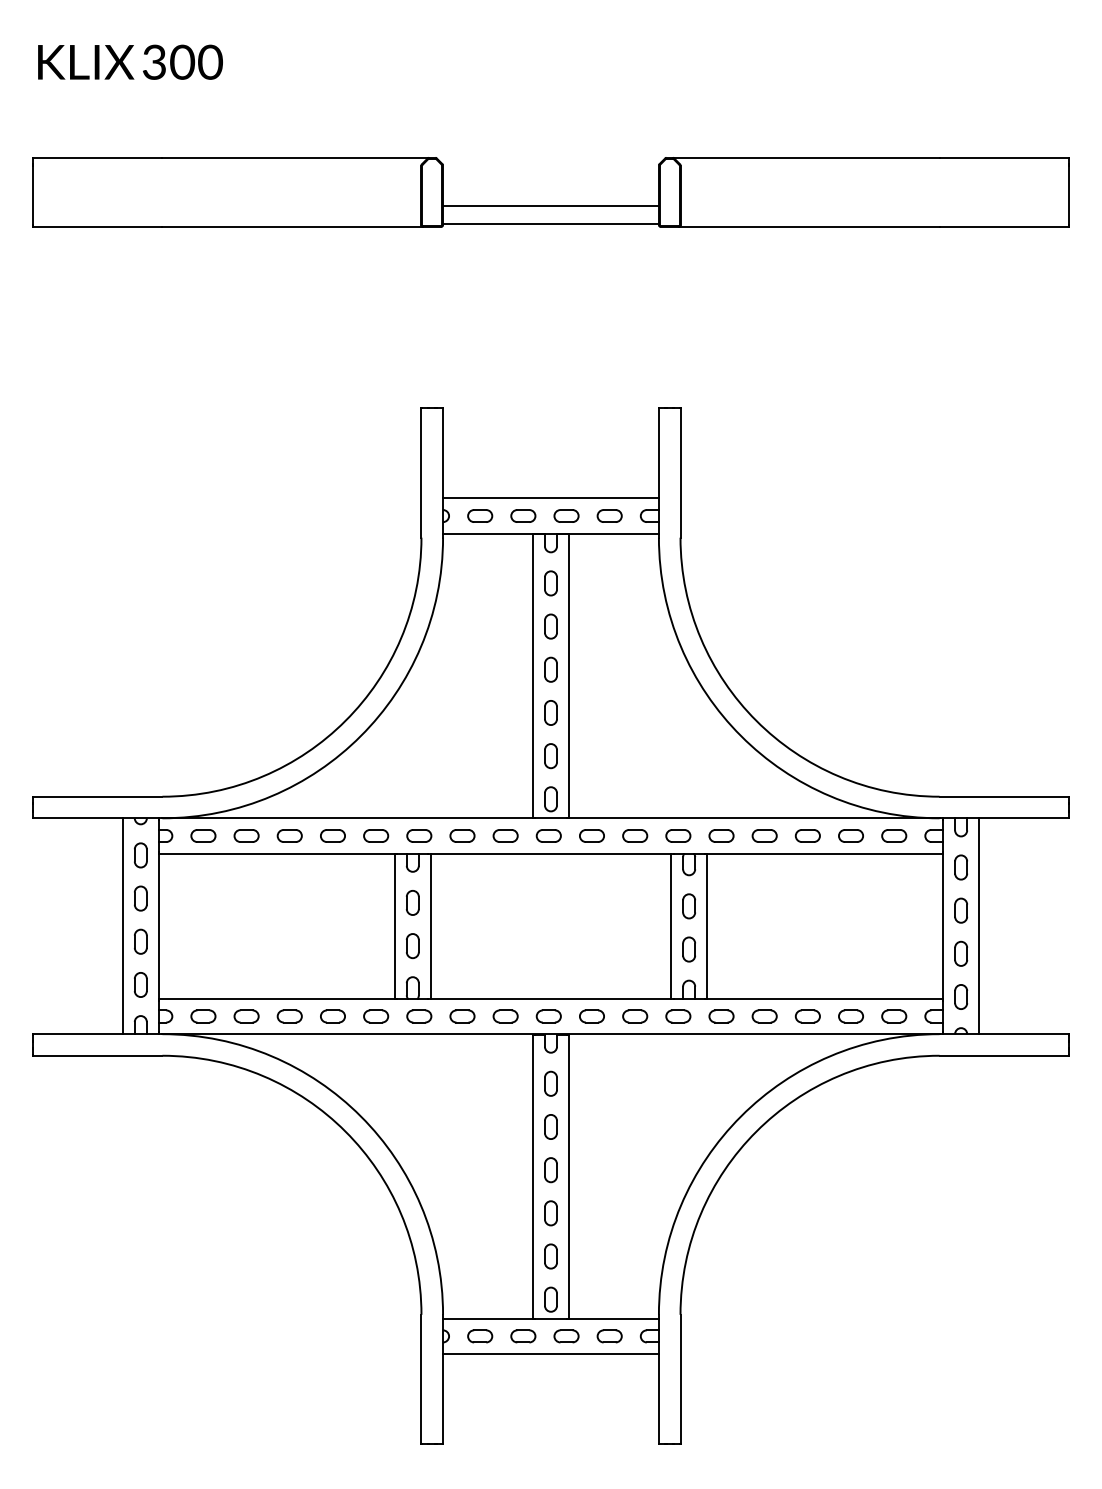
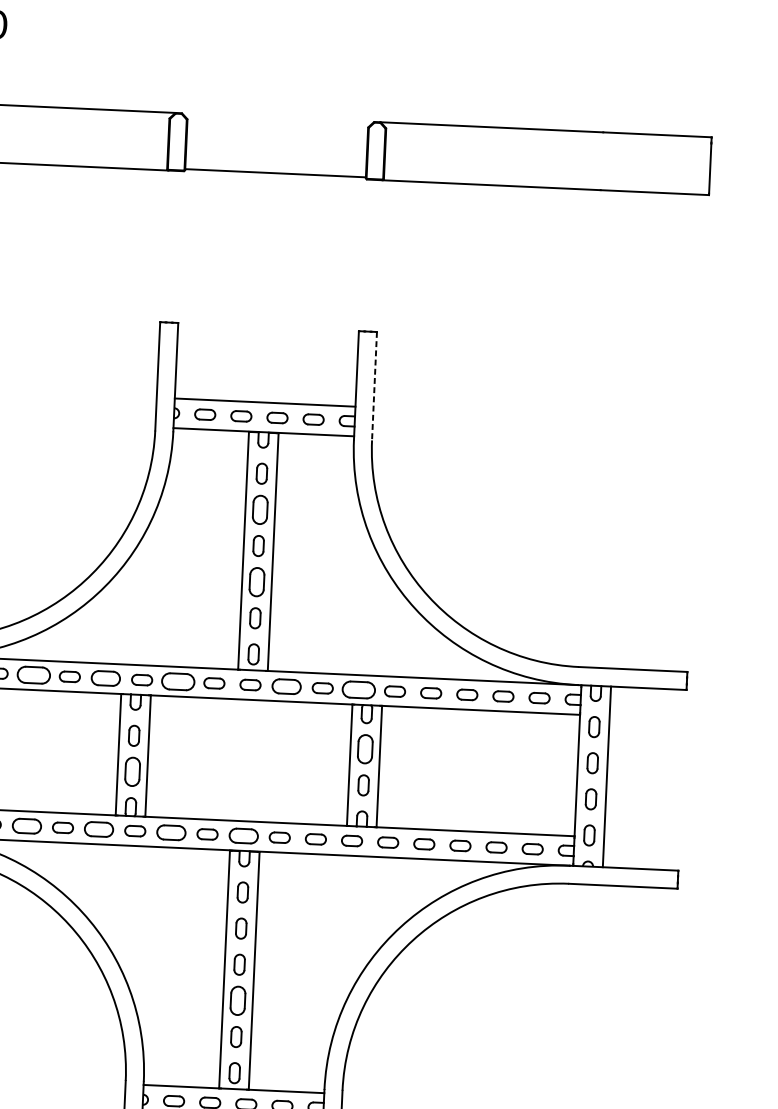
line: (550, 205) -> (275, 157), removed
line: (680, 472) -> (374, 385), solid -> dashed
part: (550, 626) -> (259, 509), size x1.4
part: (550, 712) -> (256, 581), size x1.4
part: (289, 835) -> (33, 674), size x1.6
part: (376, 835) -> (106, 678), size x1.4
part: (462, 835) -> (178, 681), size x1.6
part: (591, 835) -> (286, 686), size x1.4
part: (678, 835) -> (359, 689), size x1.6
part: (688, 906) -> (364, 749), size x1.4
part: (412, 946) -> (132, 772), size x1.4
part: (289, 1016) -> (26, 826), size x1.4
part: (376, 1016) -> (99, 829), size x1.4
part: (462, 1016) -> (171, 832), size x1.4
part: (548, 1016) -> (243, 836), size x1.4
part: (550, 1213) -> (237, 1001), size x1.4

